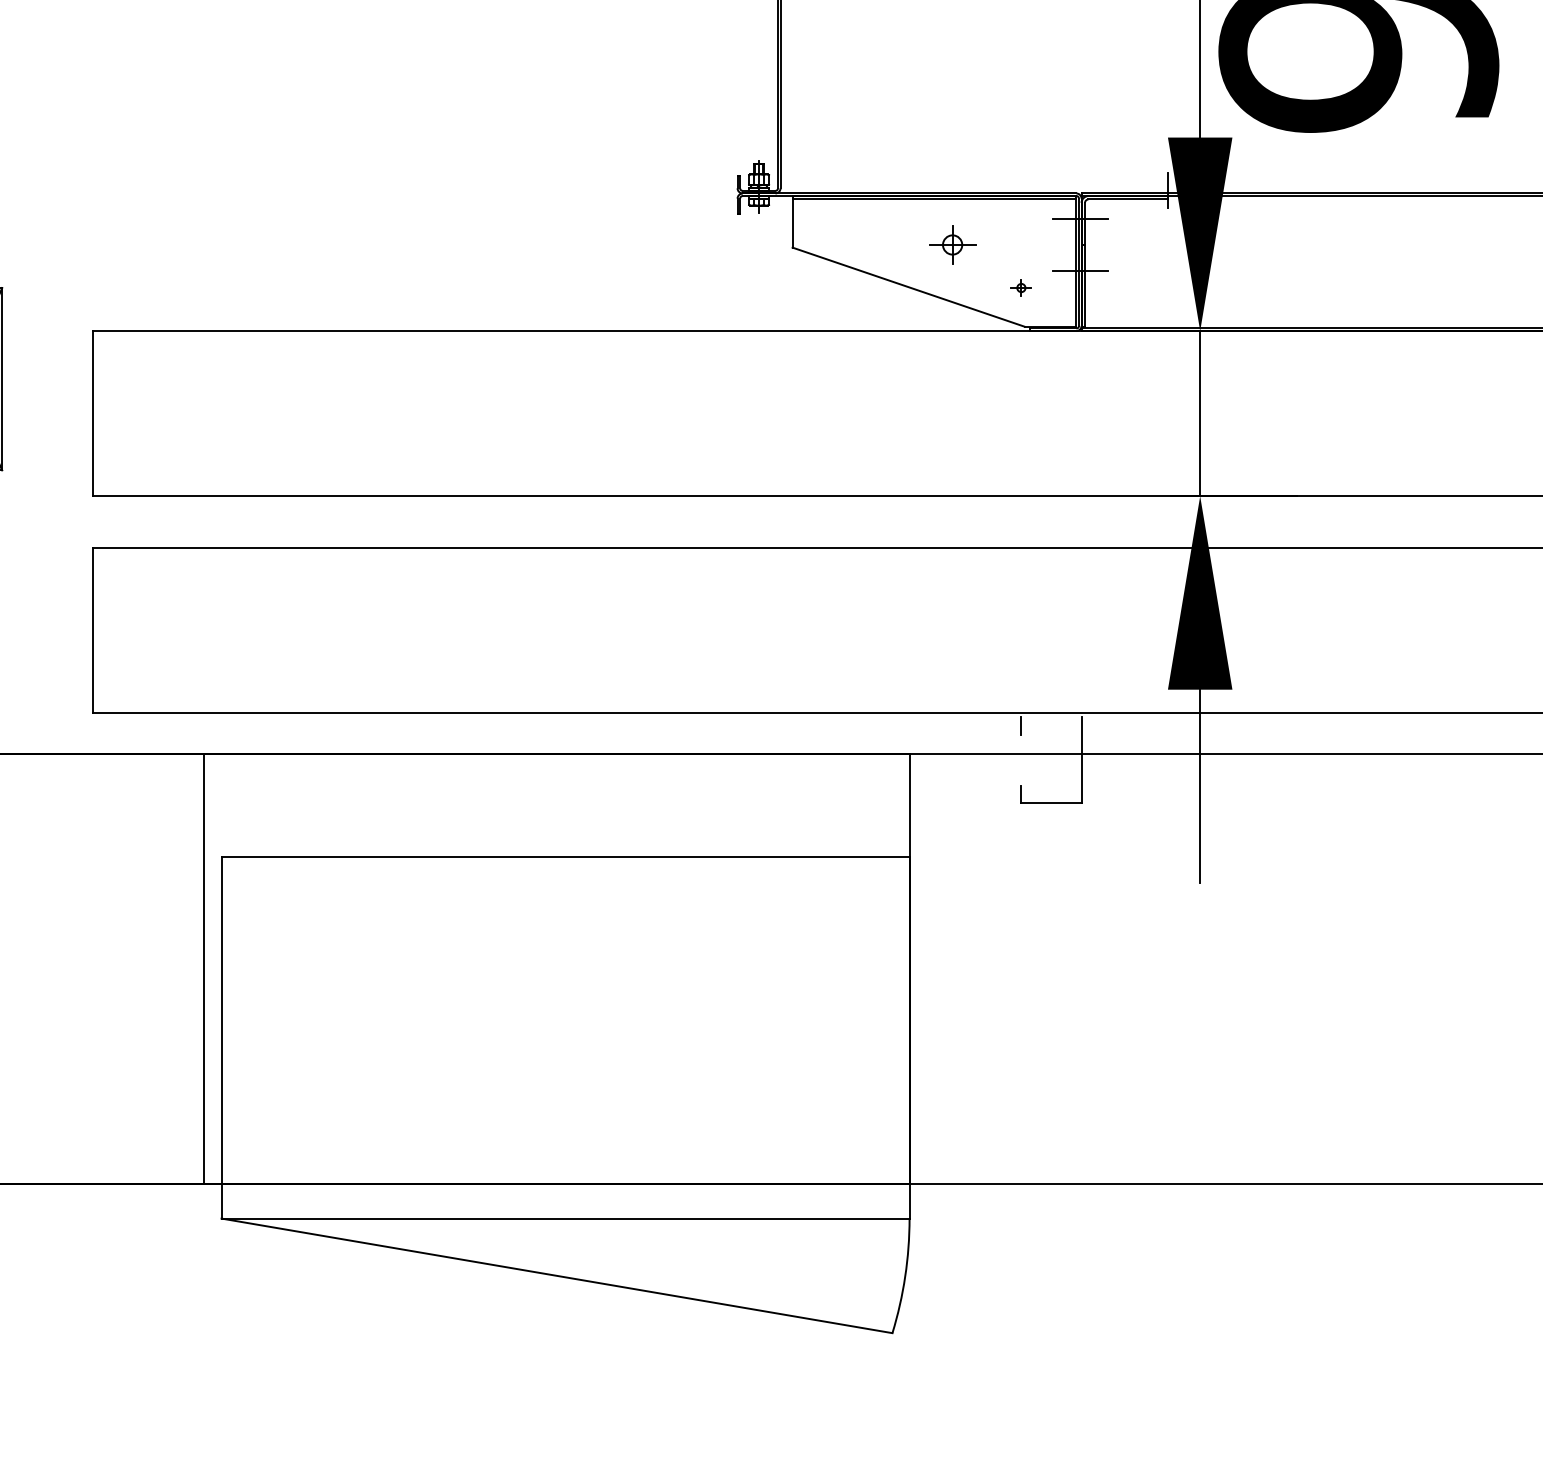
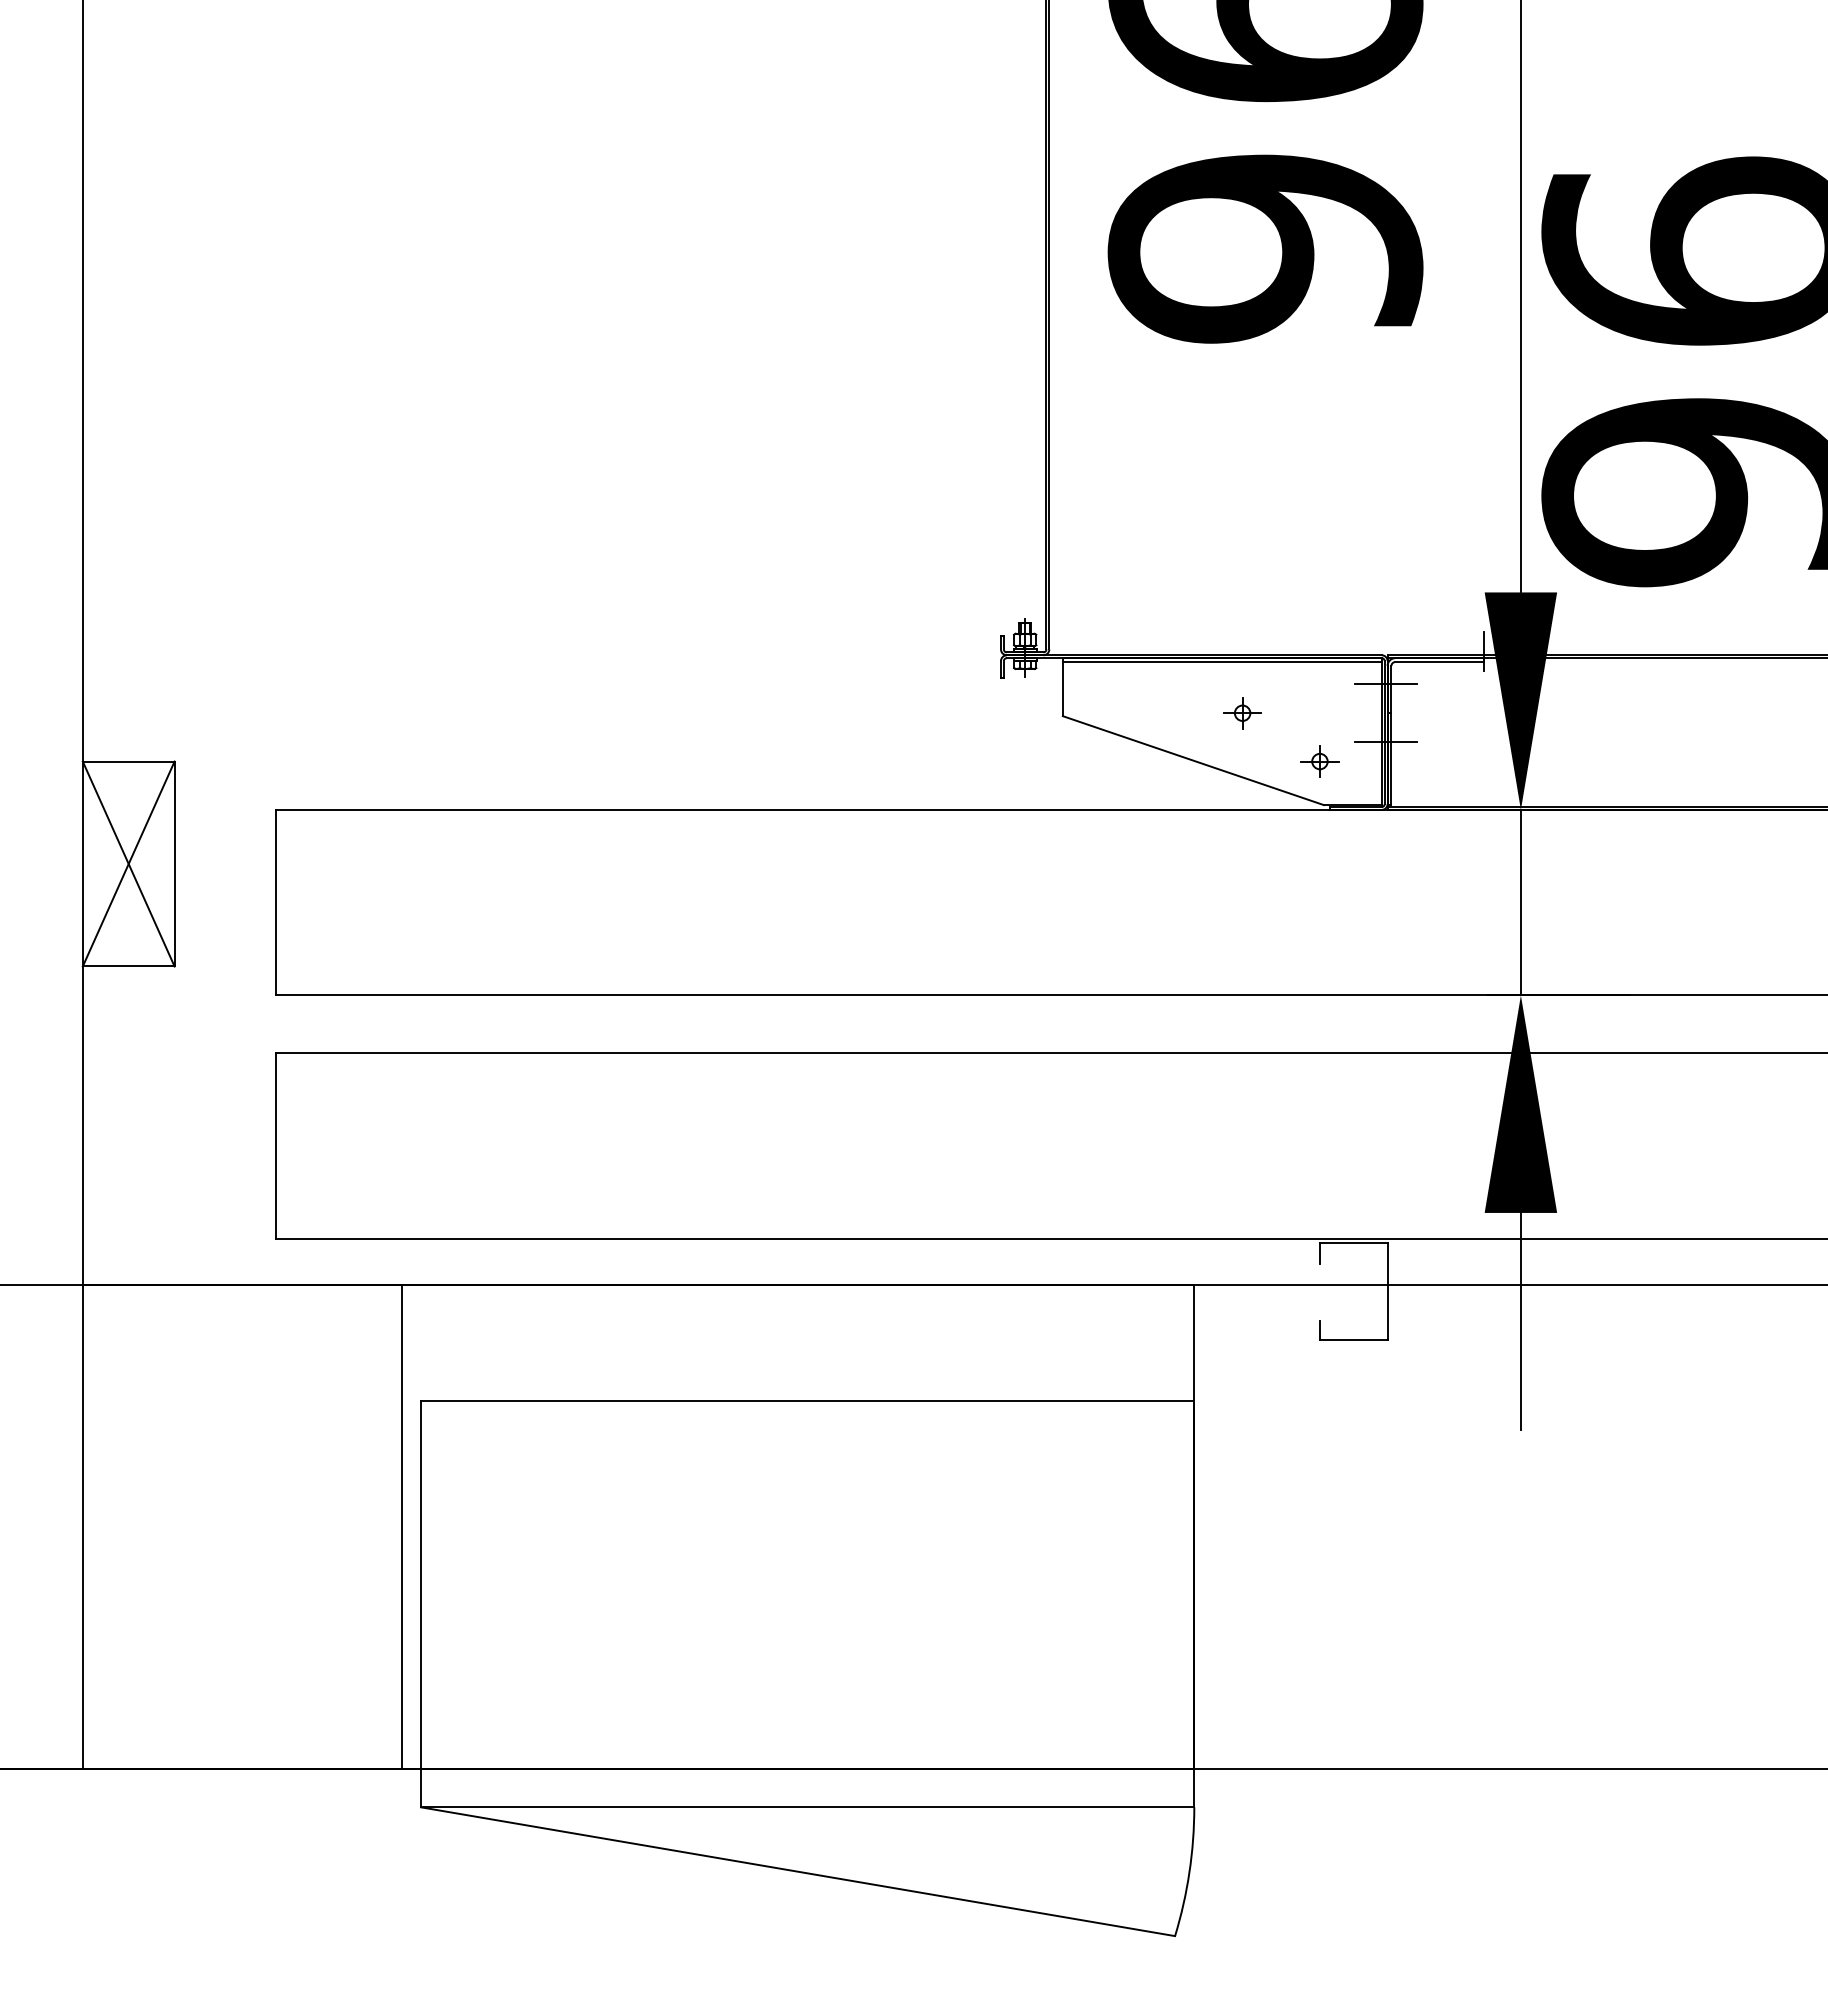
part: (952, 245) -> (1242, 713), size x0.71
part: (1020, 287) -> (1319, 761), size x1.67
line: (1051, 716) -> (1353, 1243), added

